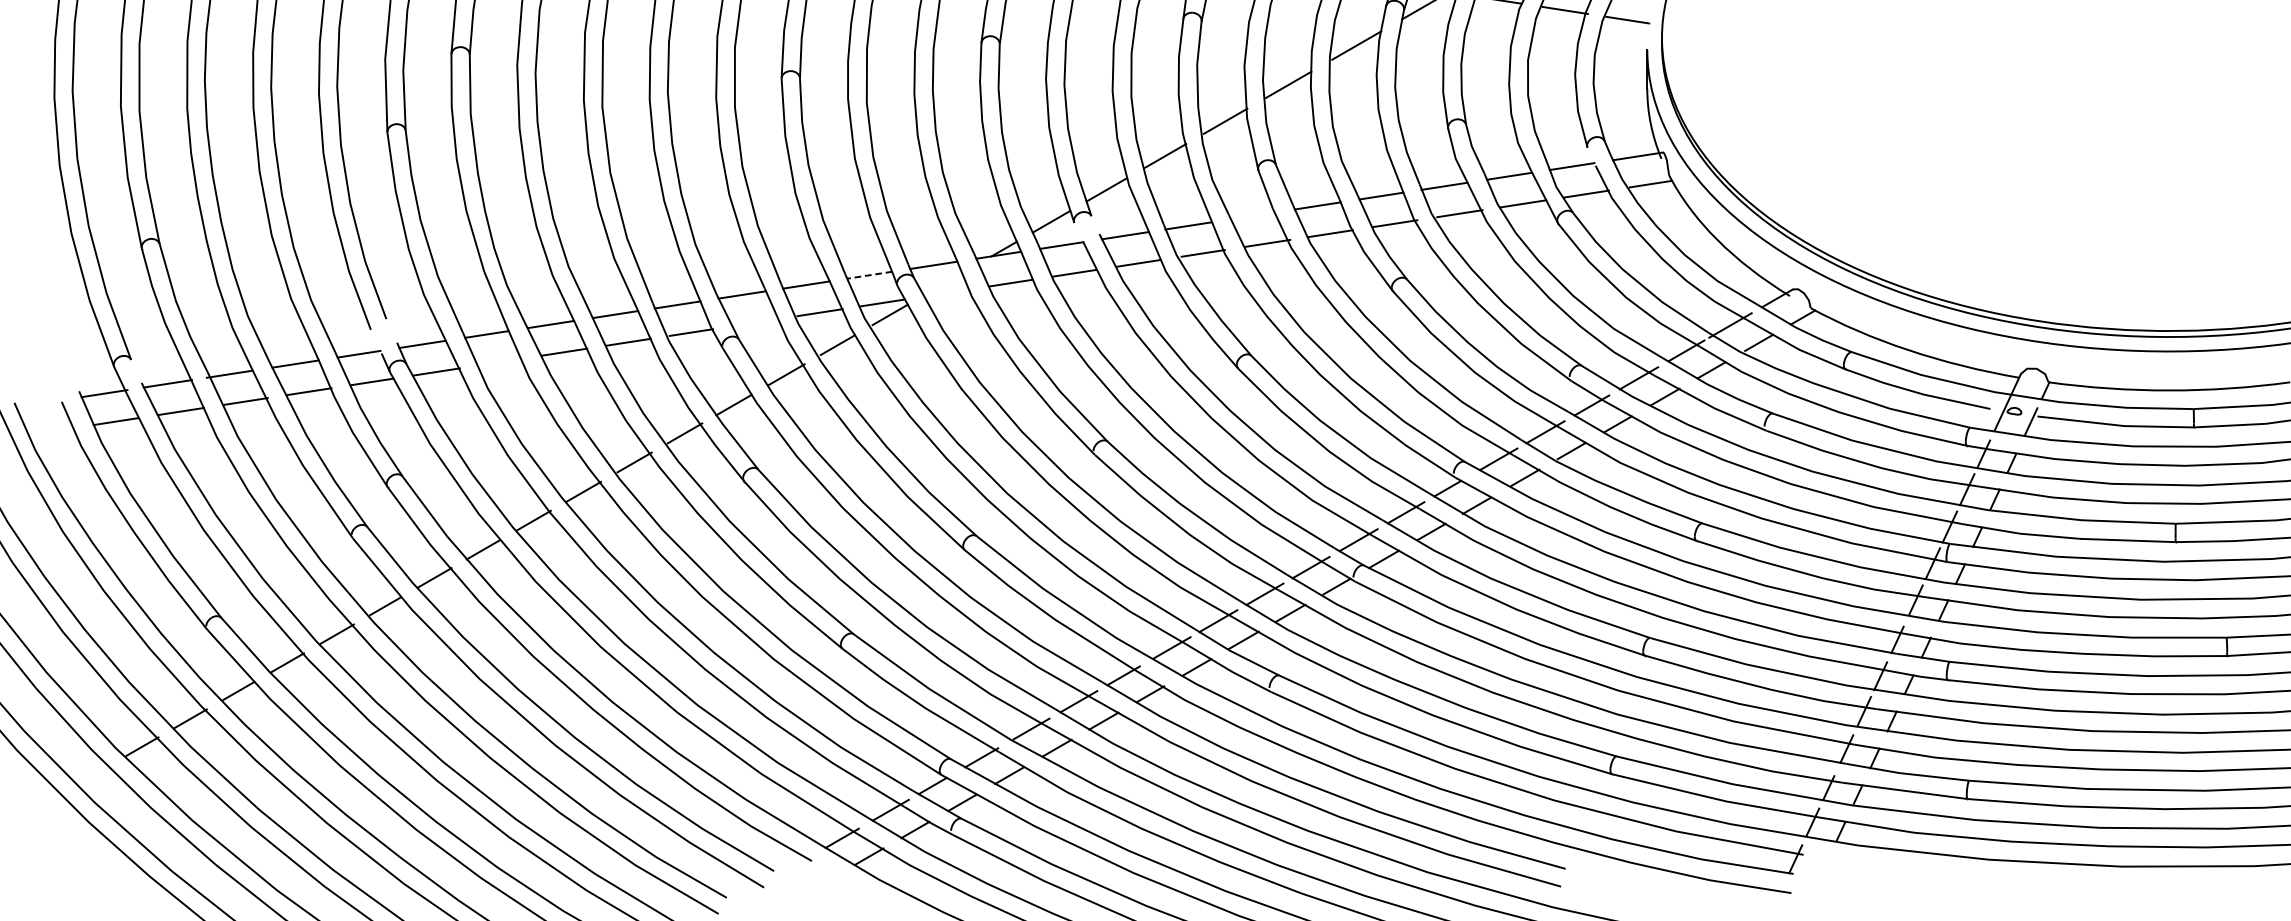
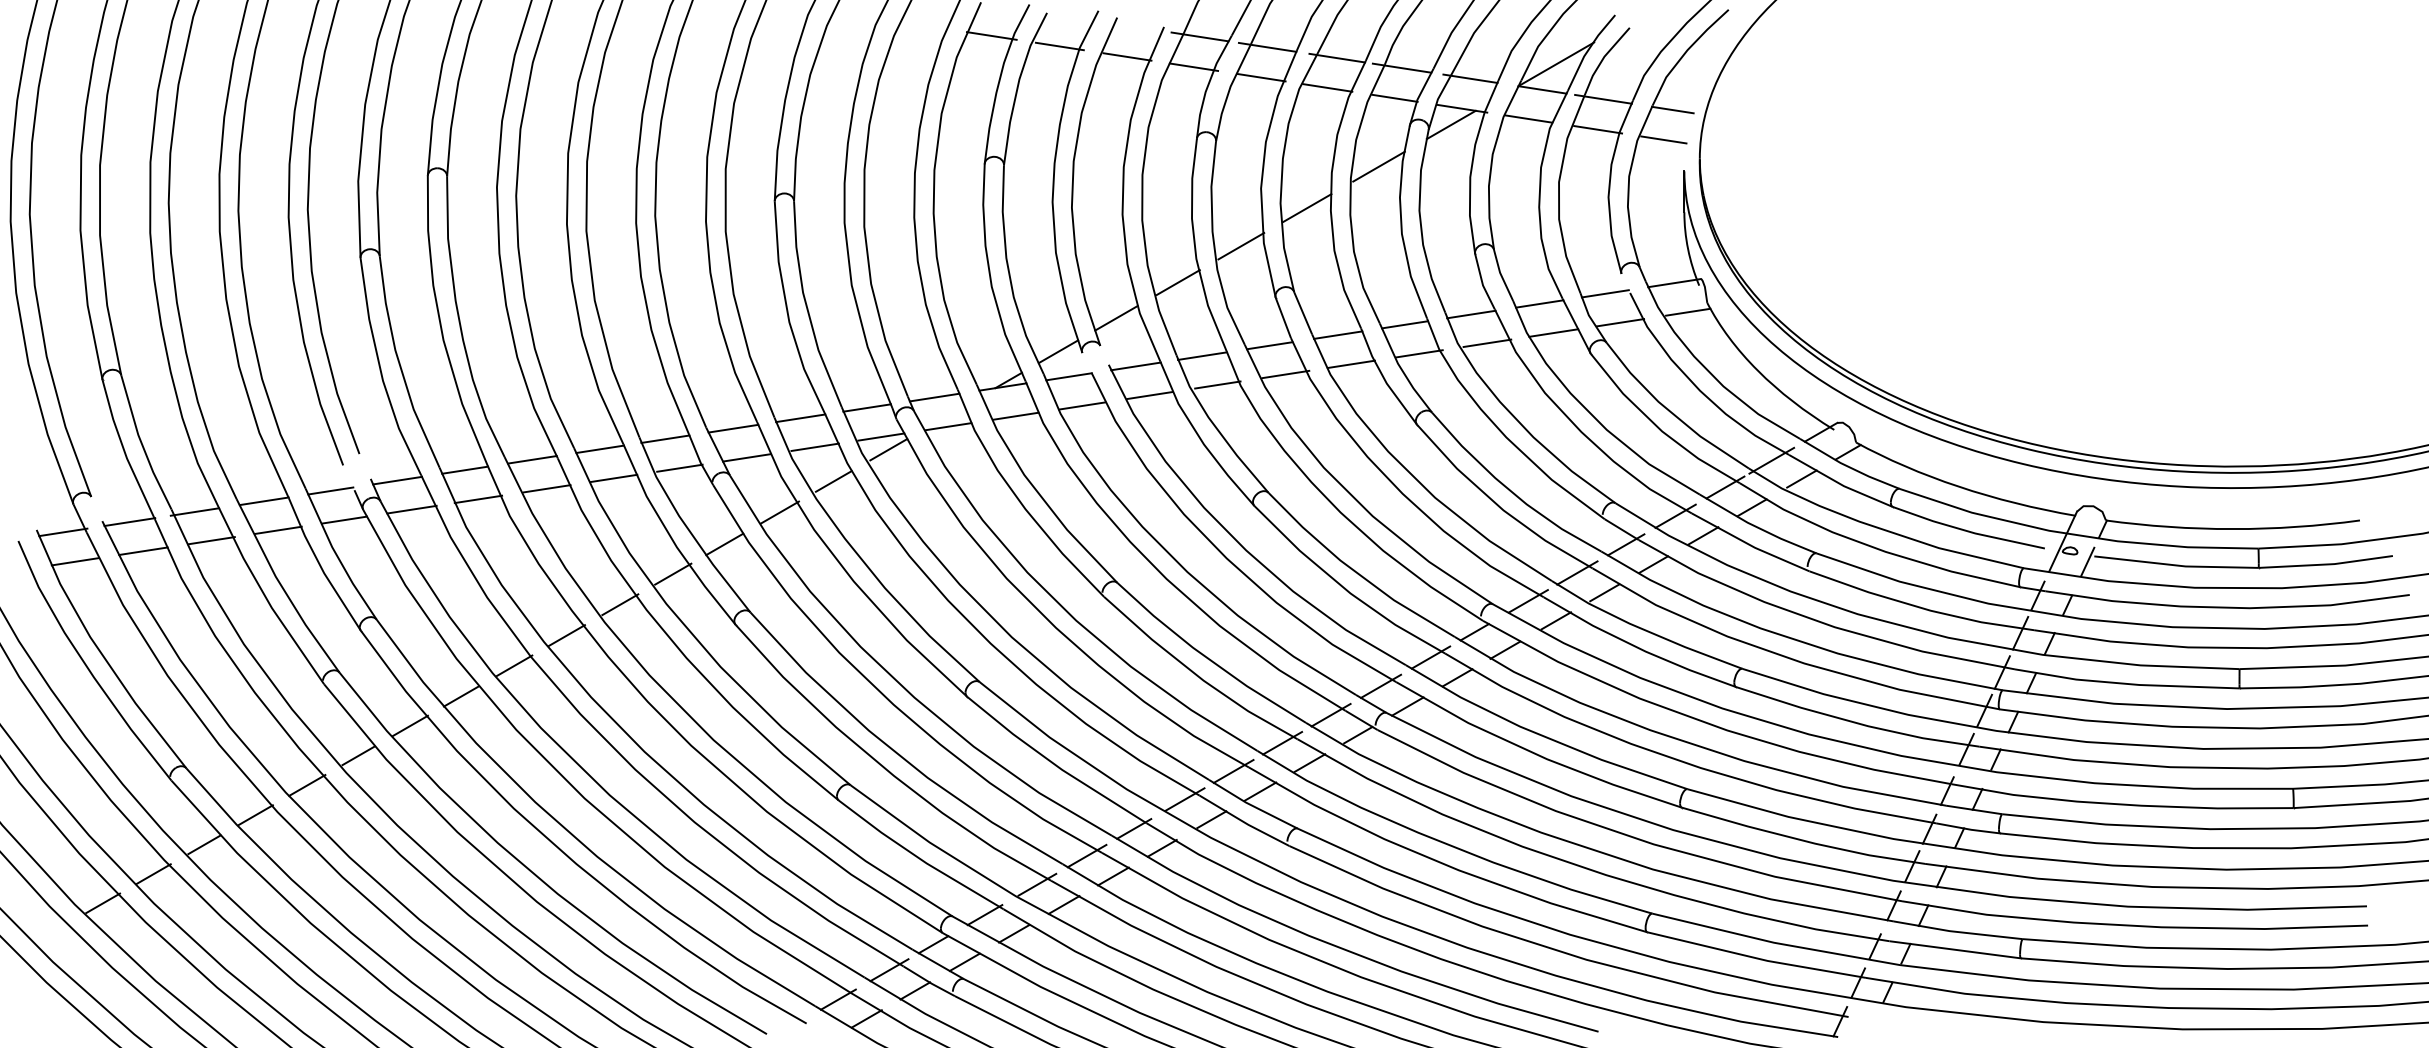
line: (1252, 215) -> (1269, 345), added
line: (868, 275) -> (866, 408), dashed -> solid
line: (946, 292) -> (948, 426), added
line: (754, 322) -> (746, 457), added
line: (499, 362) -> (478, 499), added

